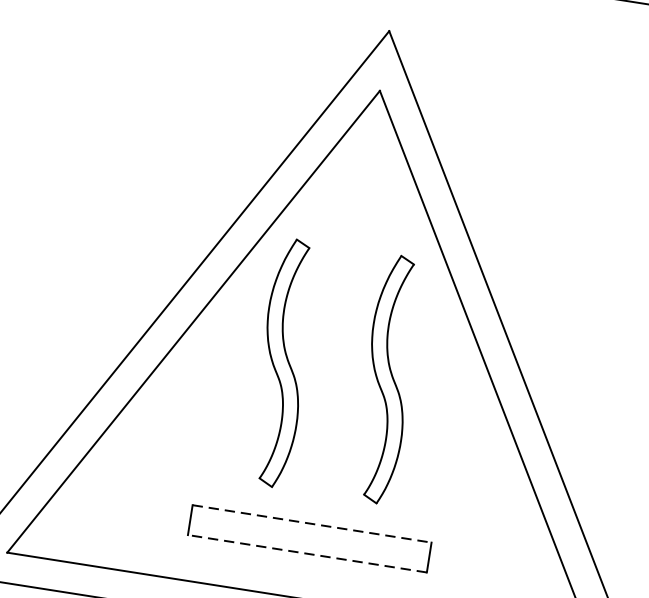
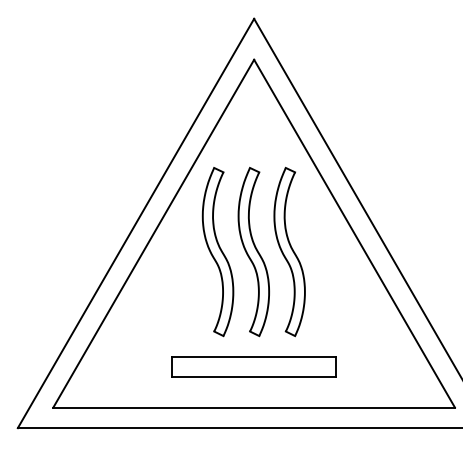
part: (335, 370) -> (253, 251), added
line: (312, 523) -> (254, 356), dashed -> solid
line: (308, 553) -> (254, 376), dashed -> solid

